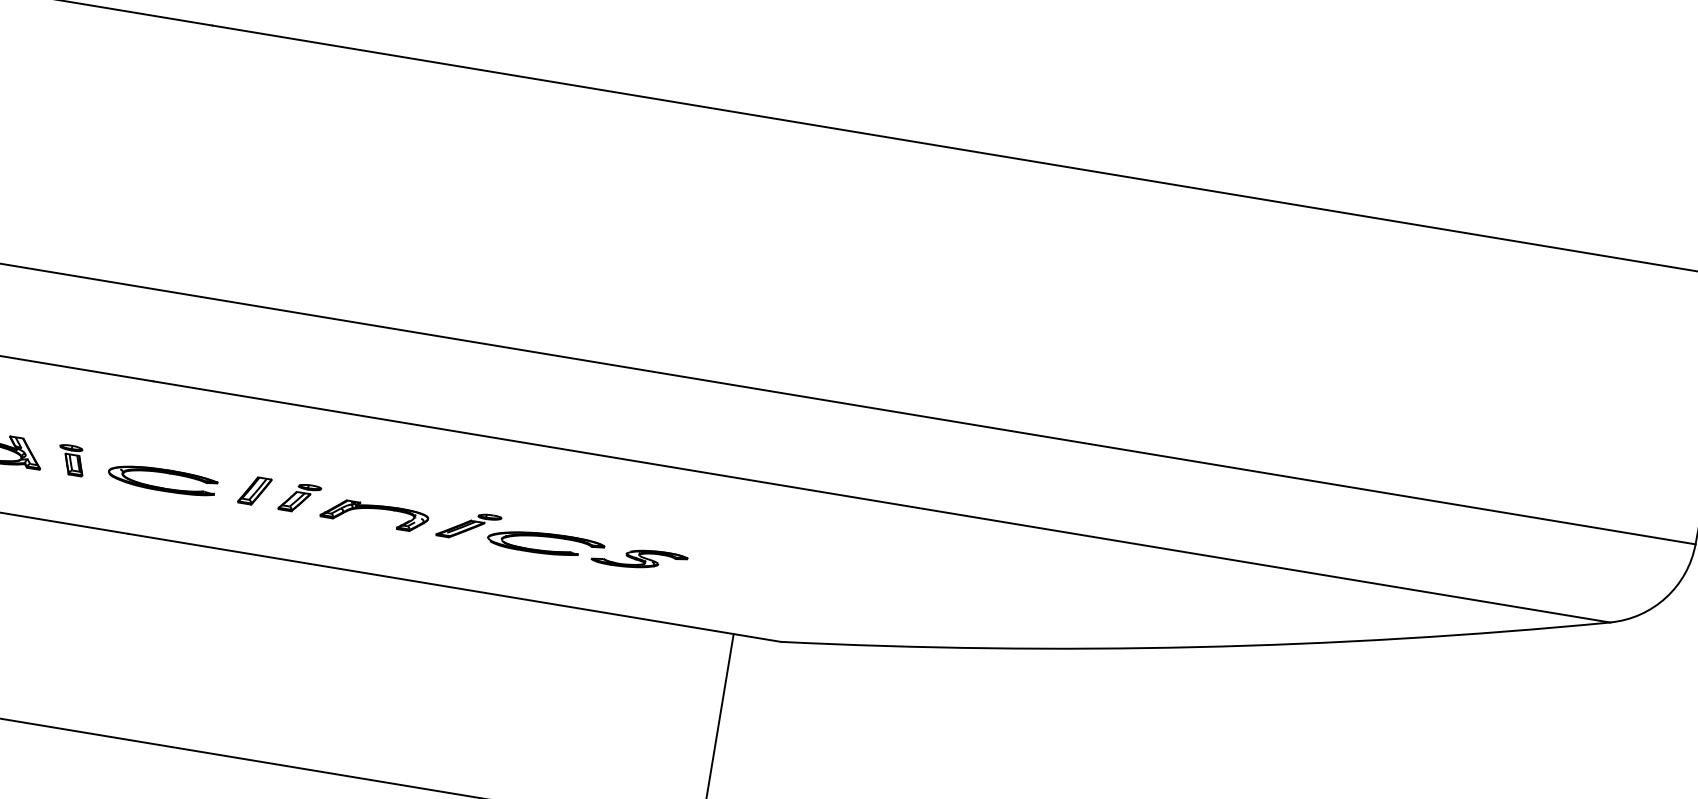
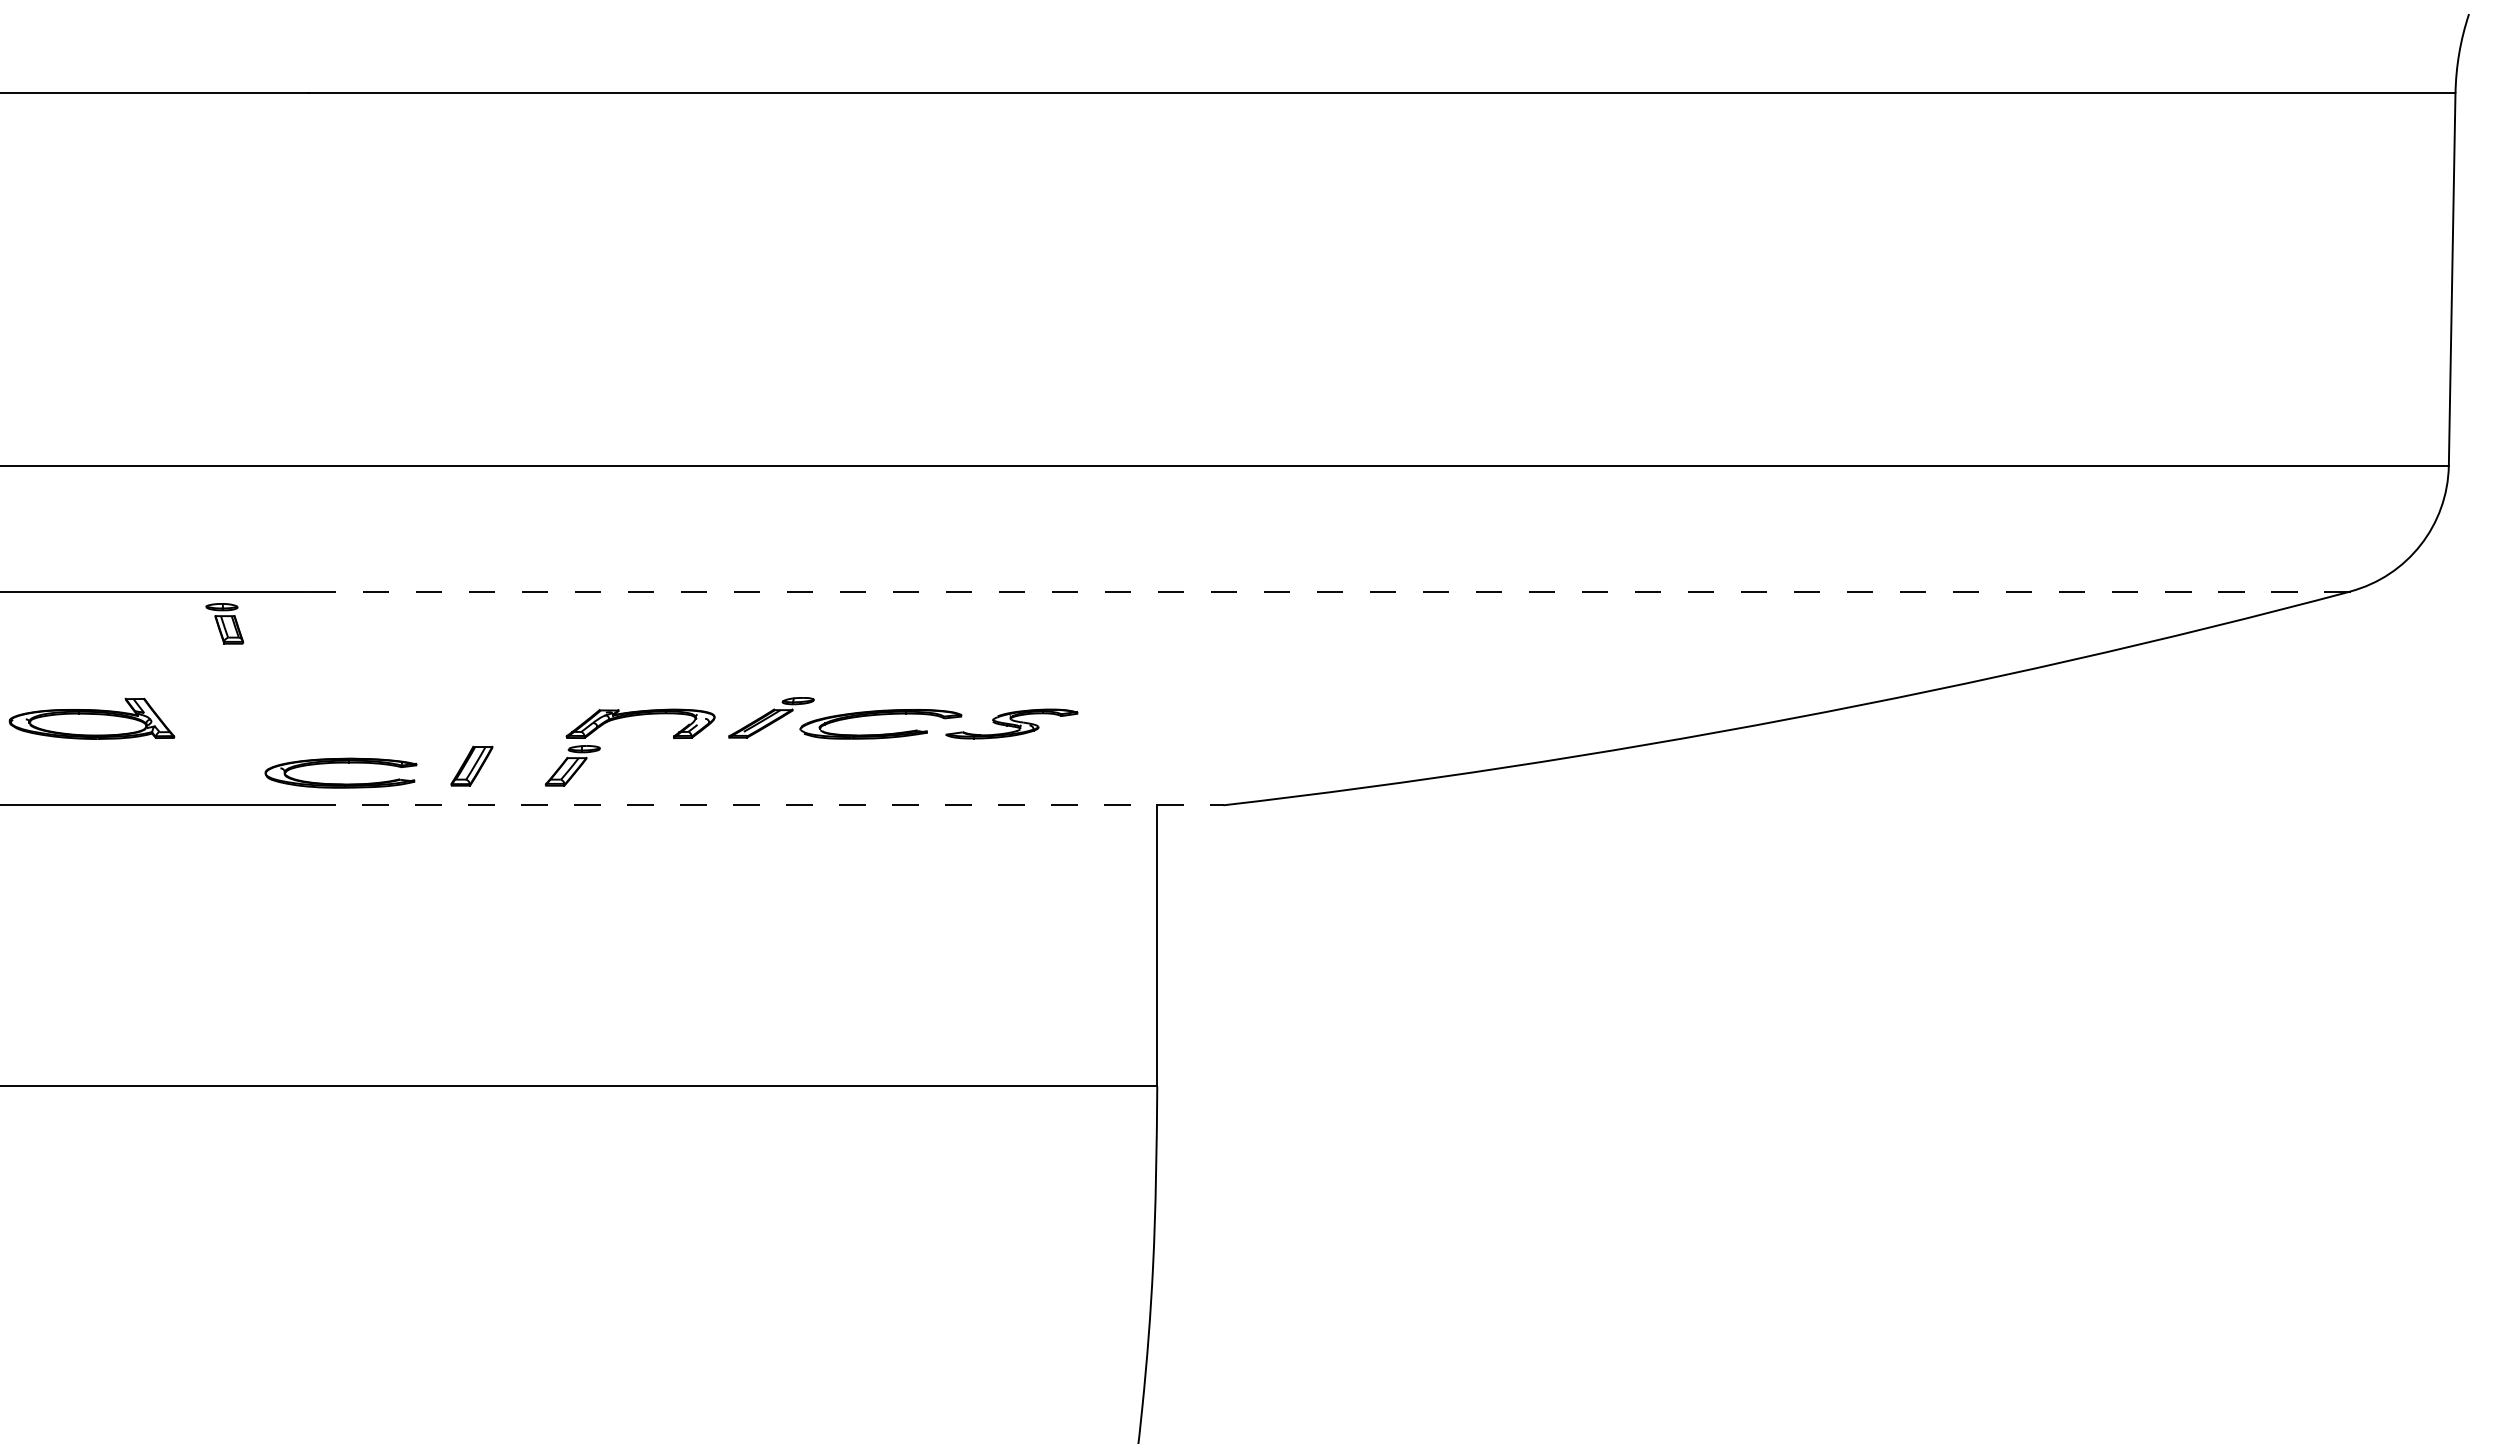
part: (71, 460) -> (224, 623), moved
part: (163, 473) -> (340, 763), moved
part: (254, 490) -> (471, 765), moved
part: (299, 497) -> (572, 765), moved
line: (881, 501) -> (1329, 591), solid -> dashed
line: (454, 588) -> (766, 805), solid -> dashed

